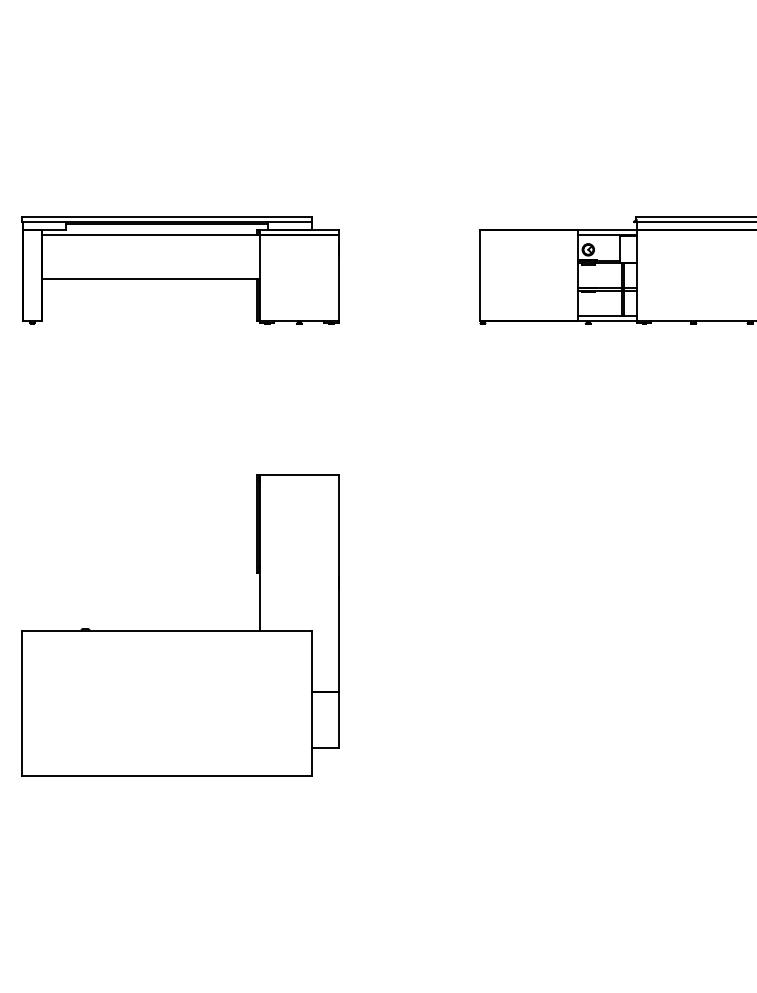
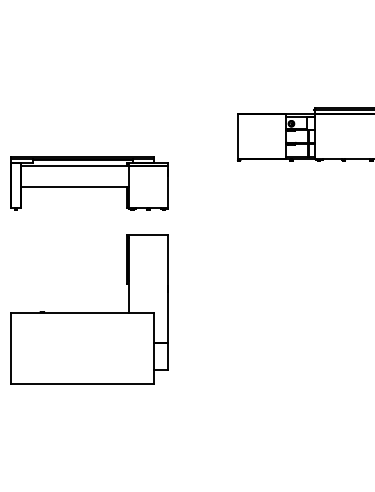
part: (180, 271) -> (89, 183), moved

